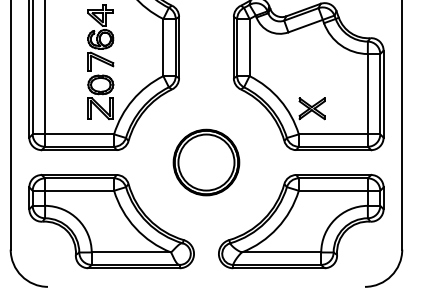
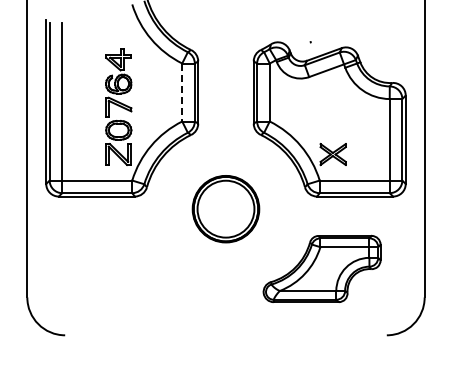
line: (163, 47) -> (182, 92), solid -> dashed
part: (111, 221) -> (129, 268), removed
part: (300, 221) -> (321, 268), size x0.7

